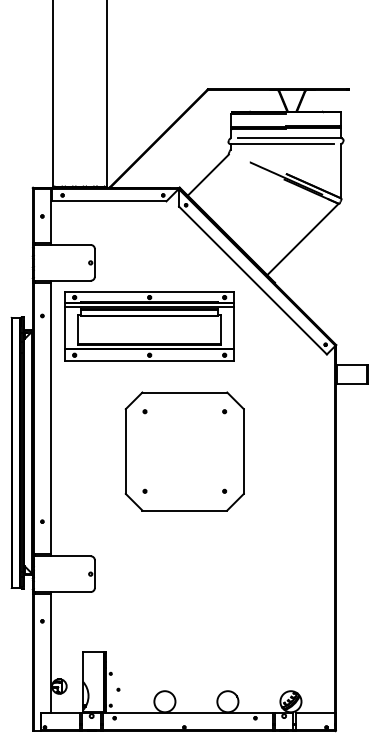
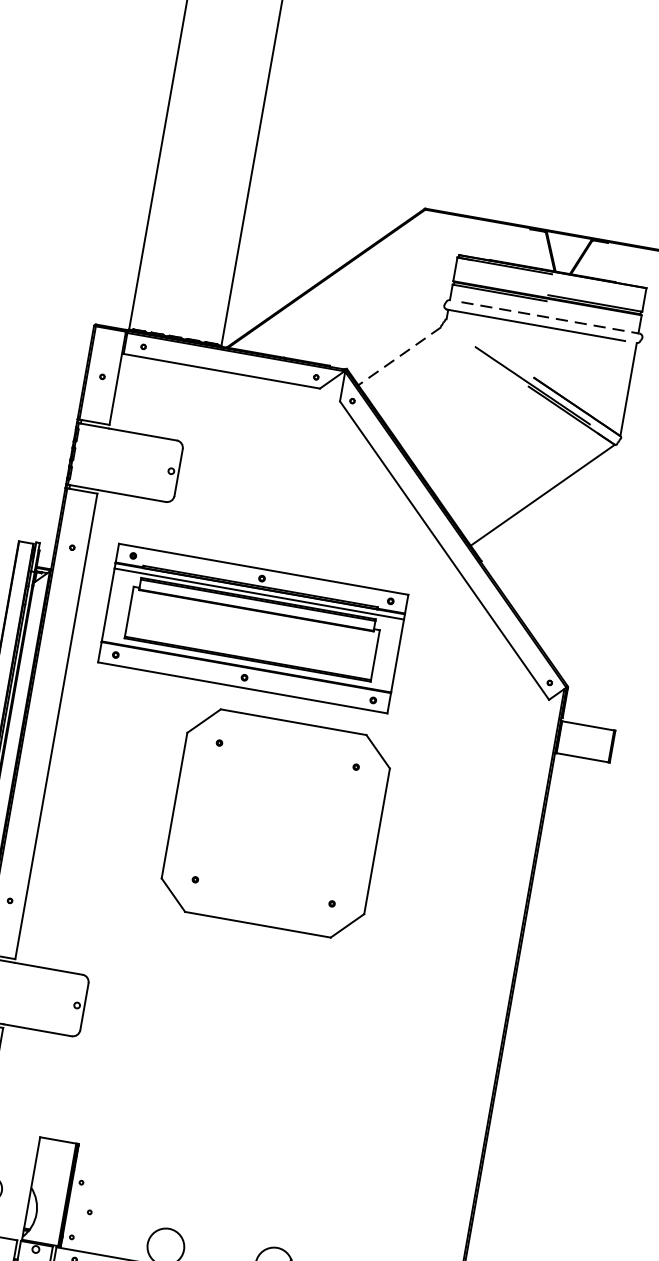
line: (289, 138) -> (550, 317), solid -> dashed
line: (208, 175) -> (399, 356), solid -> dashed
part: (149, 326) -> (252, 628), moved

